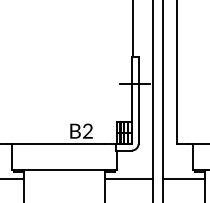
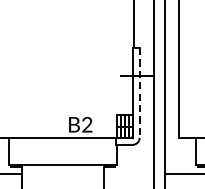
line: (138, 100) -> (139, 93), solid -> dashed
line: (128, 178) -> (129, 173), removed

